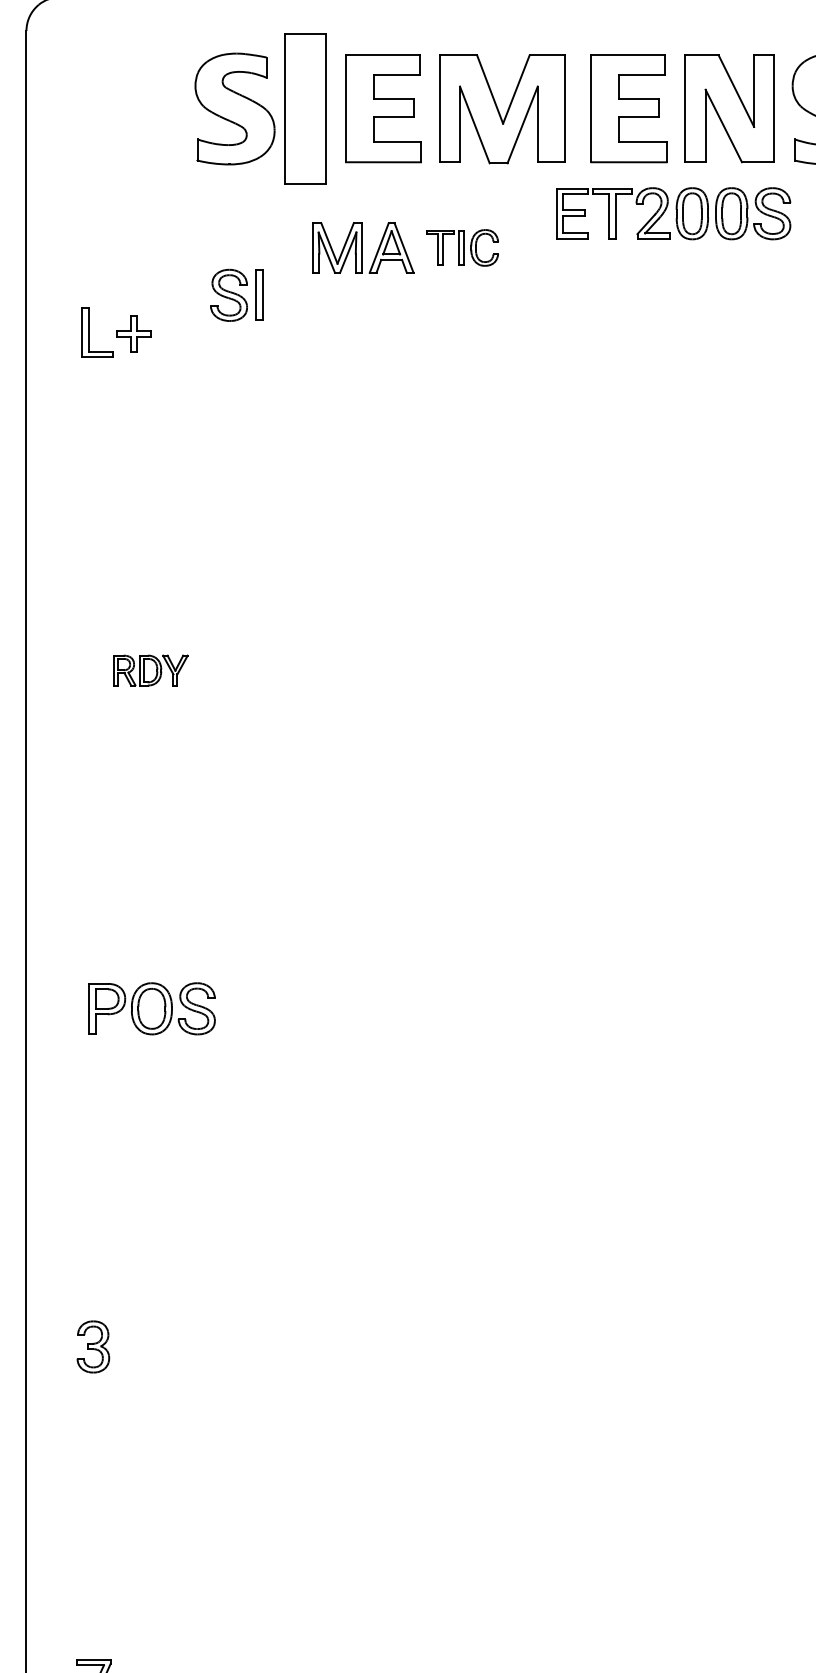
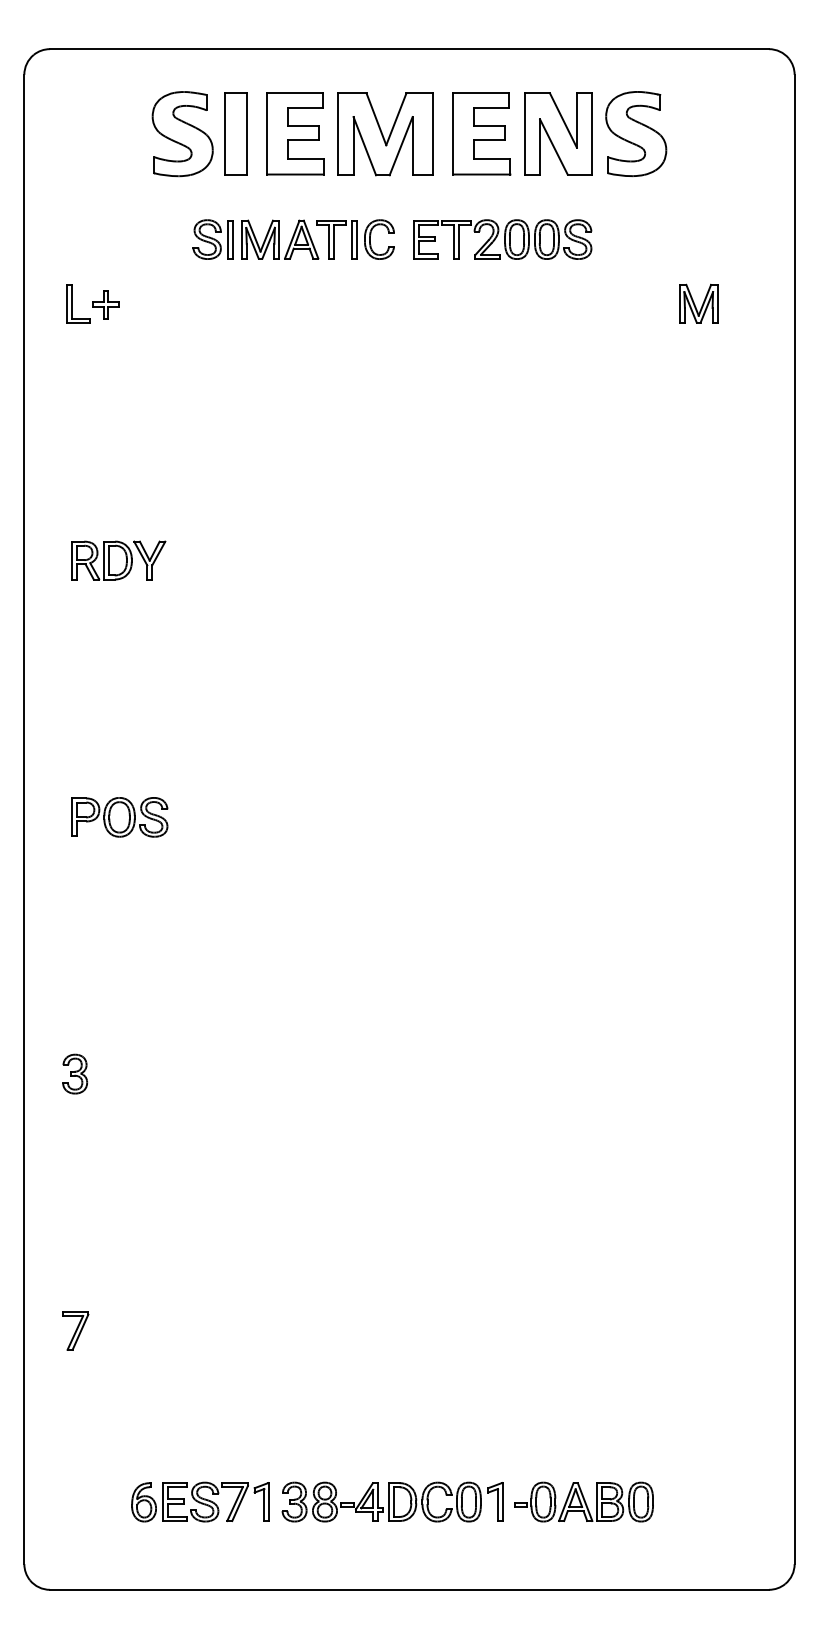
part: (304, 108) -> (235, 133), size x0.71
part: (673, 213) -> (502, 239), moved
part: (462, 247) -> (355, 239), size x1.43
part: (236, 295) -> (212, 239), moved
part: (150, 670) -> (118, 560), size x1.67

